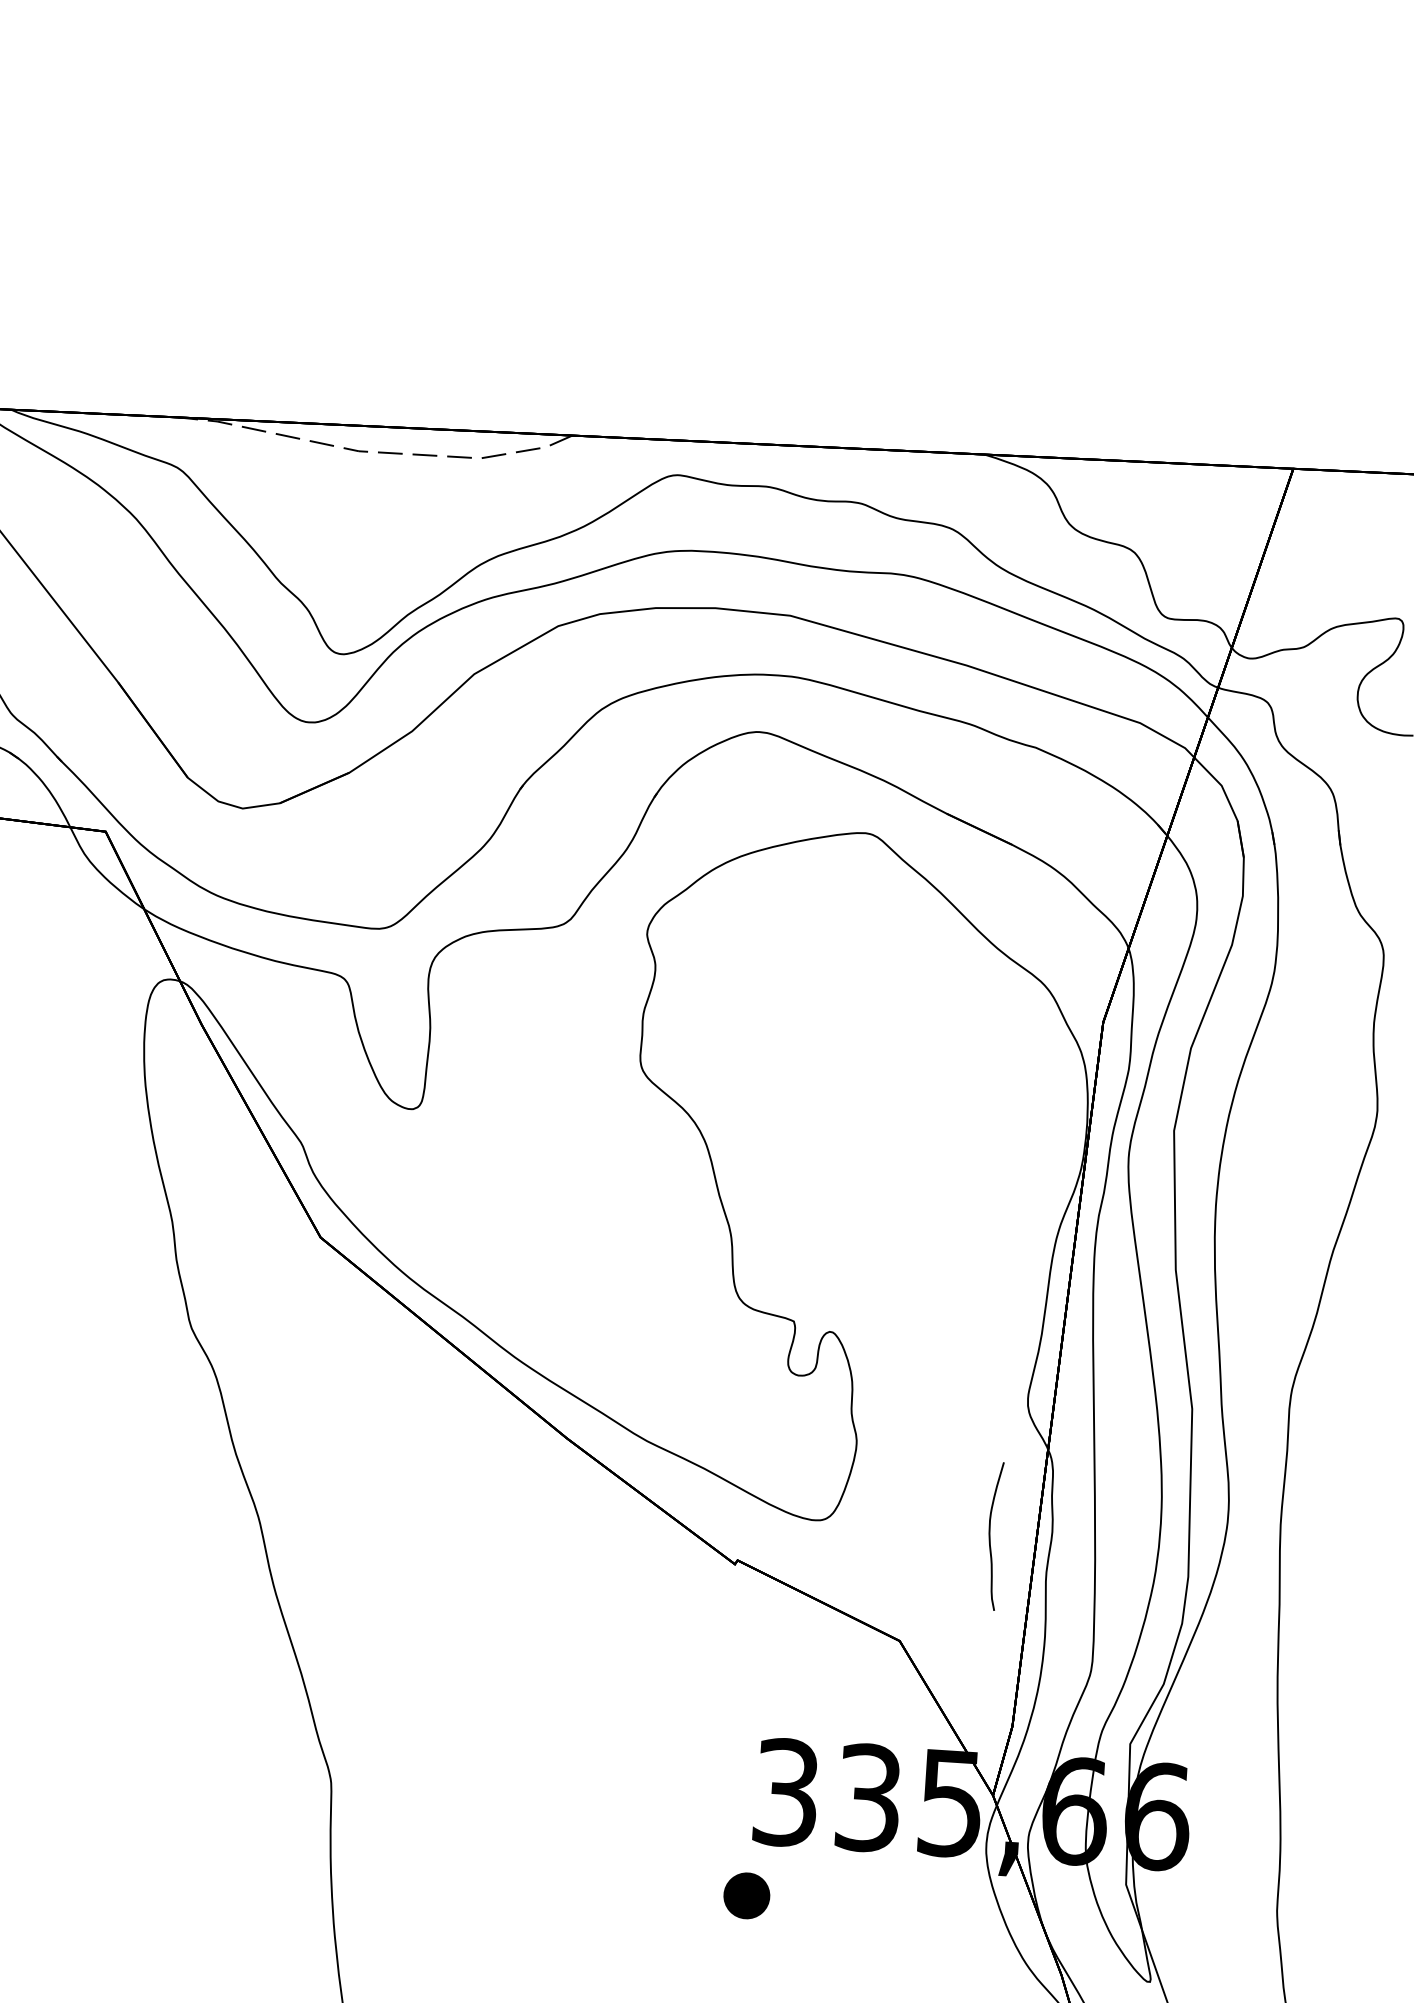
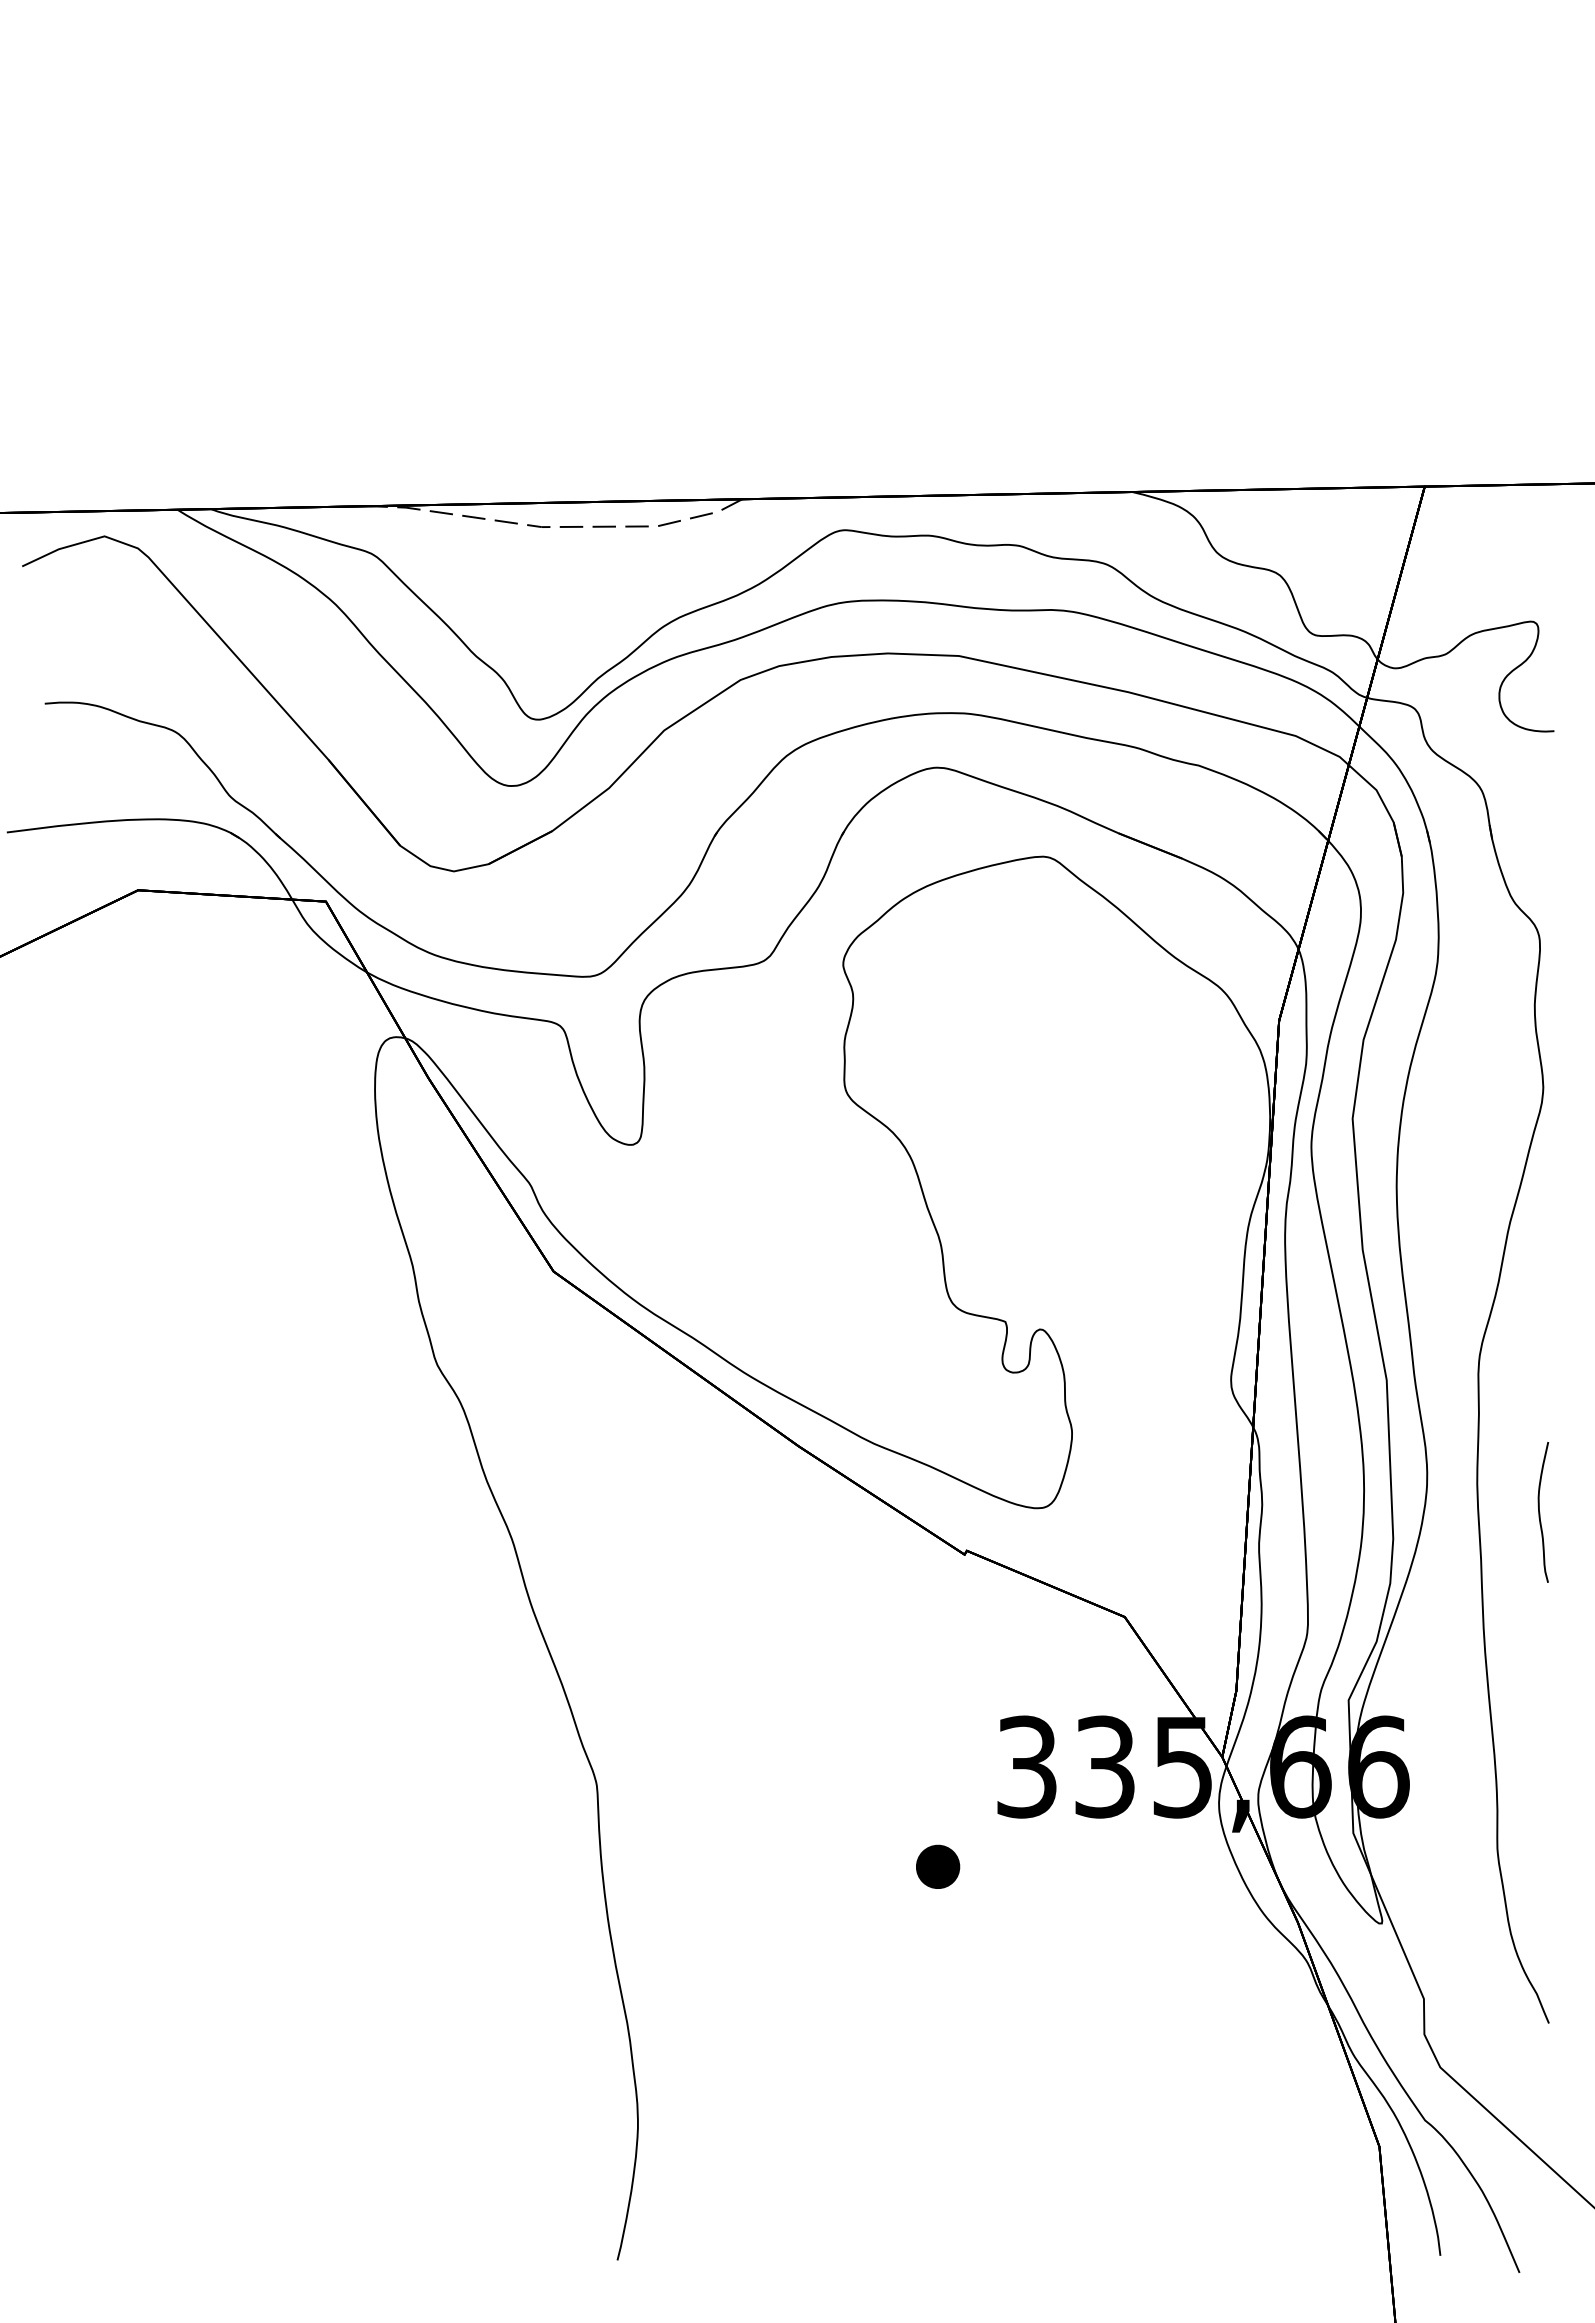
curve: (990, 1536) -> (1540, 1512), moved
part: (747, 1895) -> (938, 1866), moved

